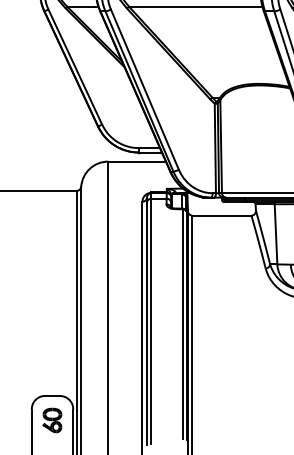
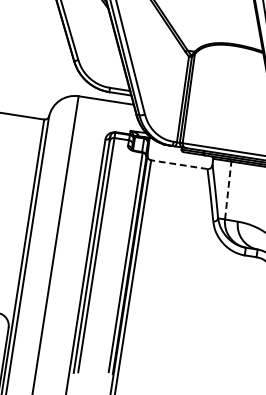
line: (222, 215) -> (179, 164), solid -> dashed
line: (276, 233) -> (228, 189), solid -> dashed

